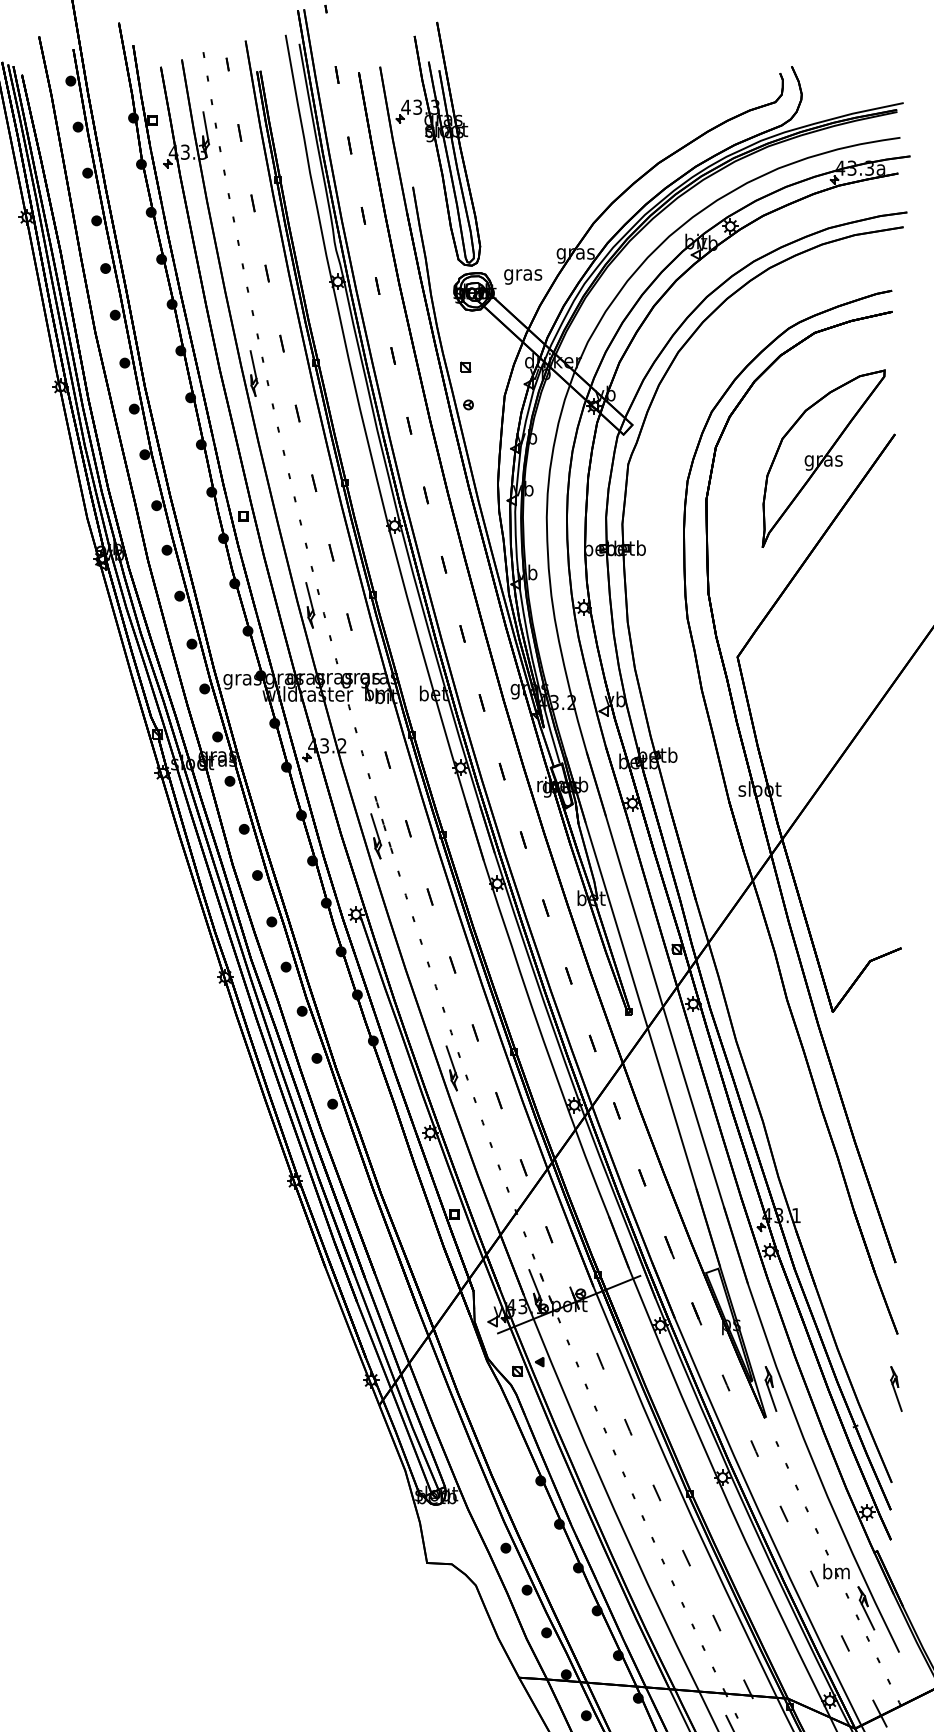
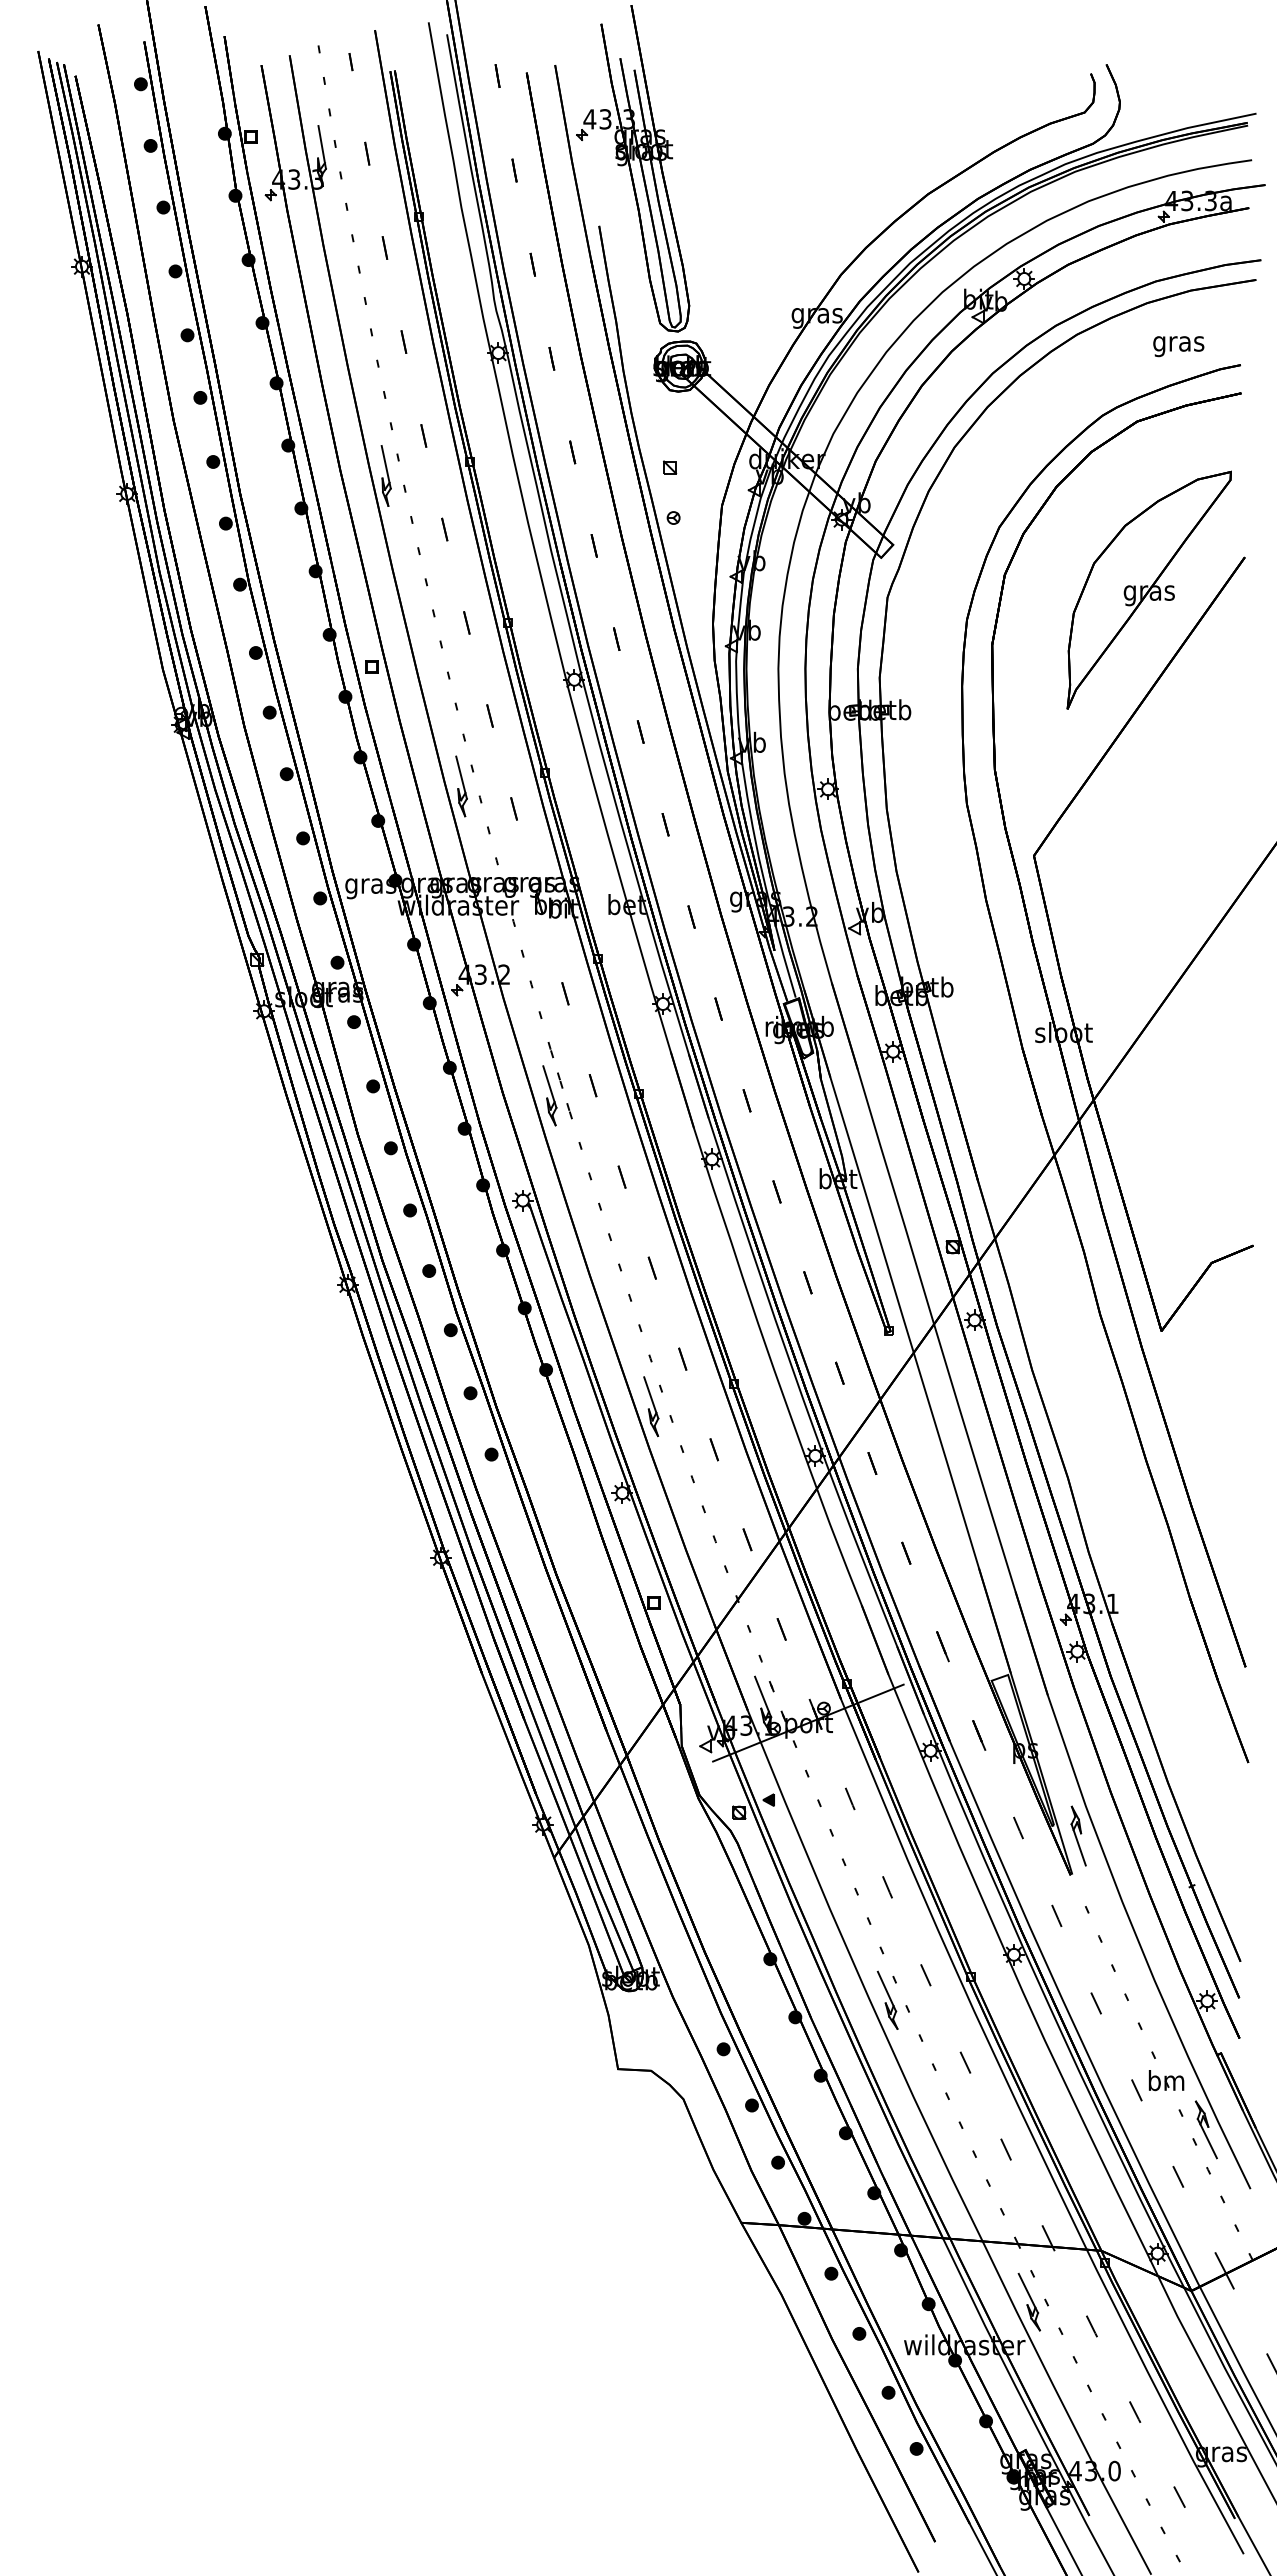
text: (522, 276) -> (1178, 346), moved
part: (896, 1388) -> (1246, 1835), removed
part: (628, 1511) -> (887, 1999), added

